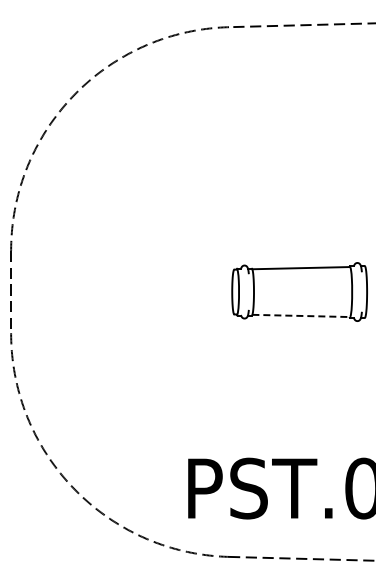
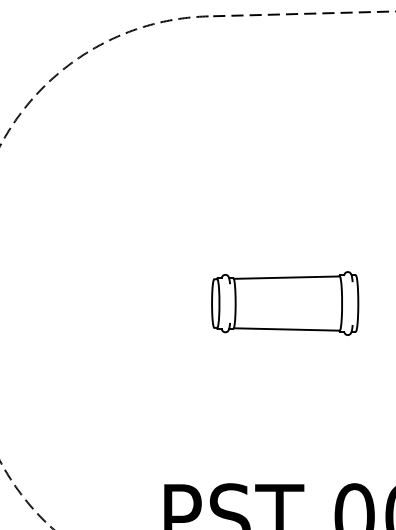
line: (301, 315) -> (287, 328), dashed -> solid

